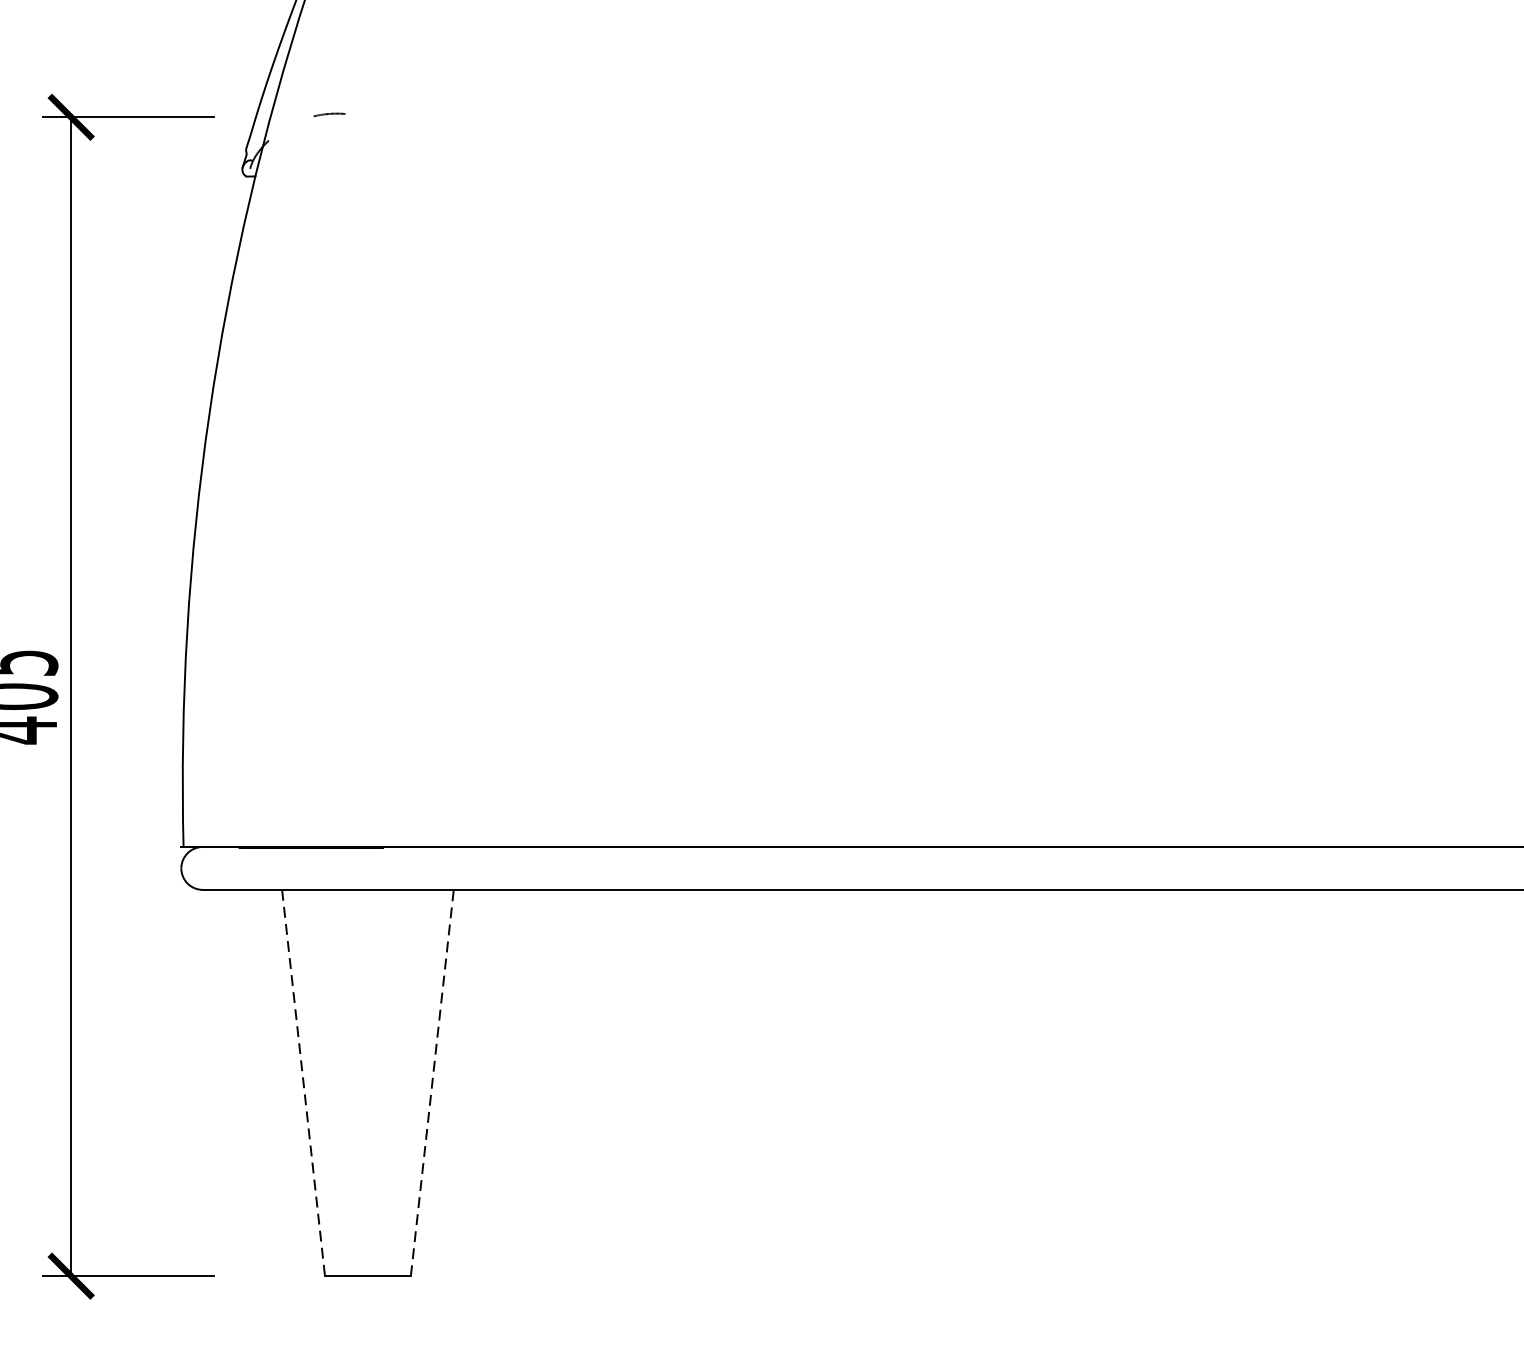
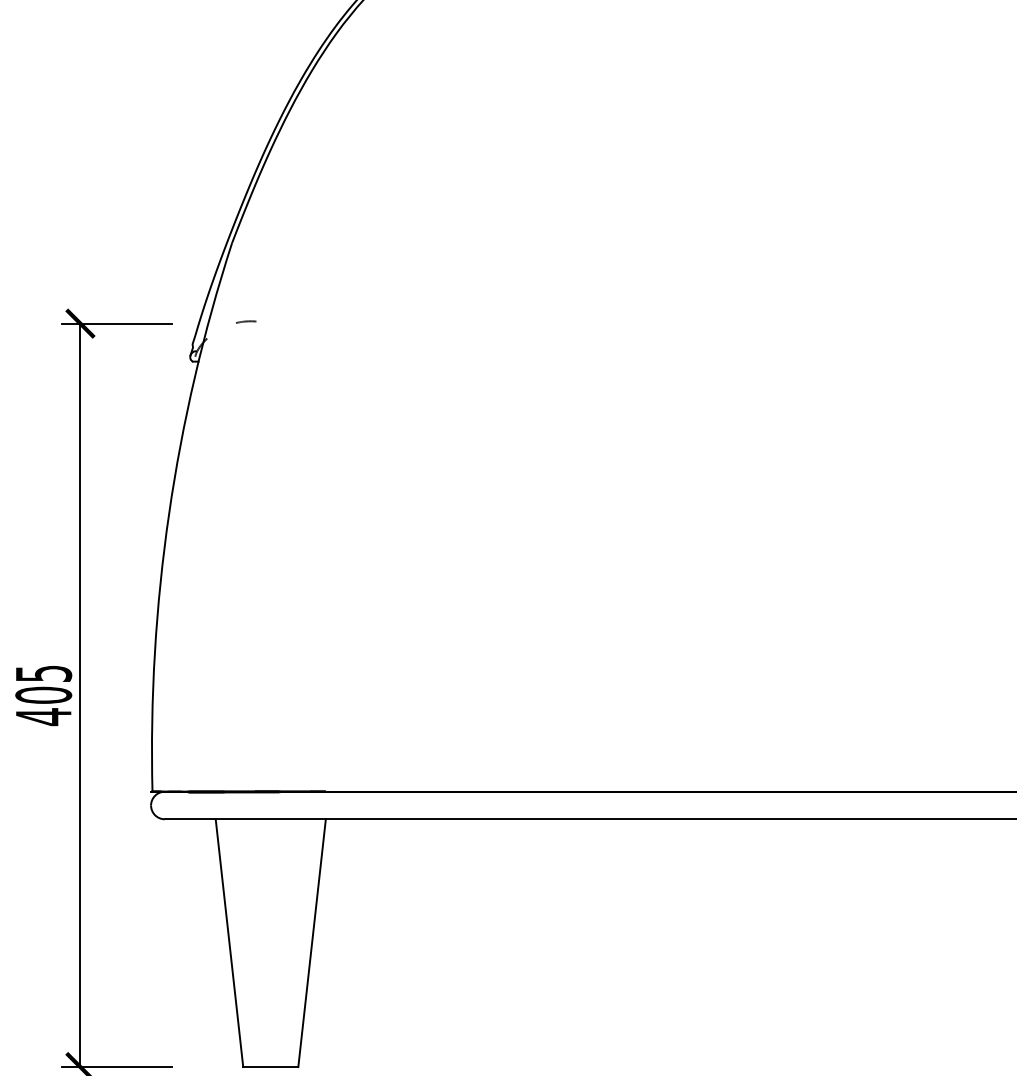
line: (303, 1083) -> (229, 943), dashed -> solid
line: (432, 1083) -> (312, 943), dashed -> solid

